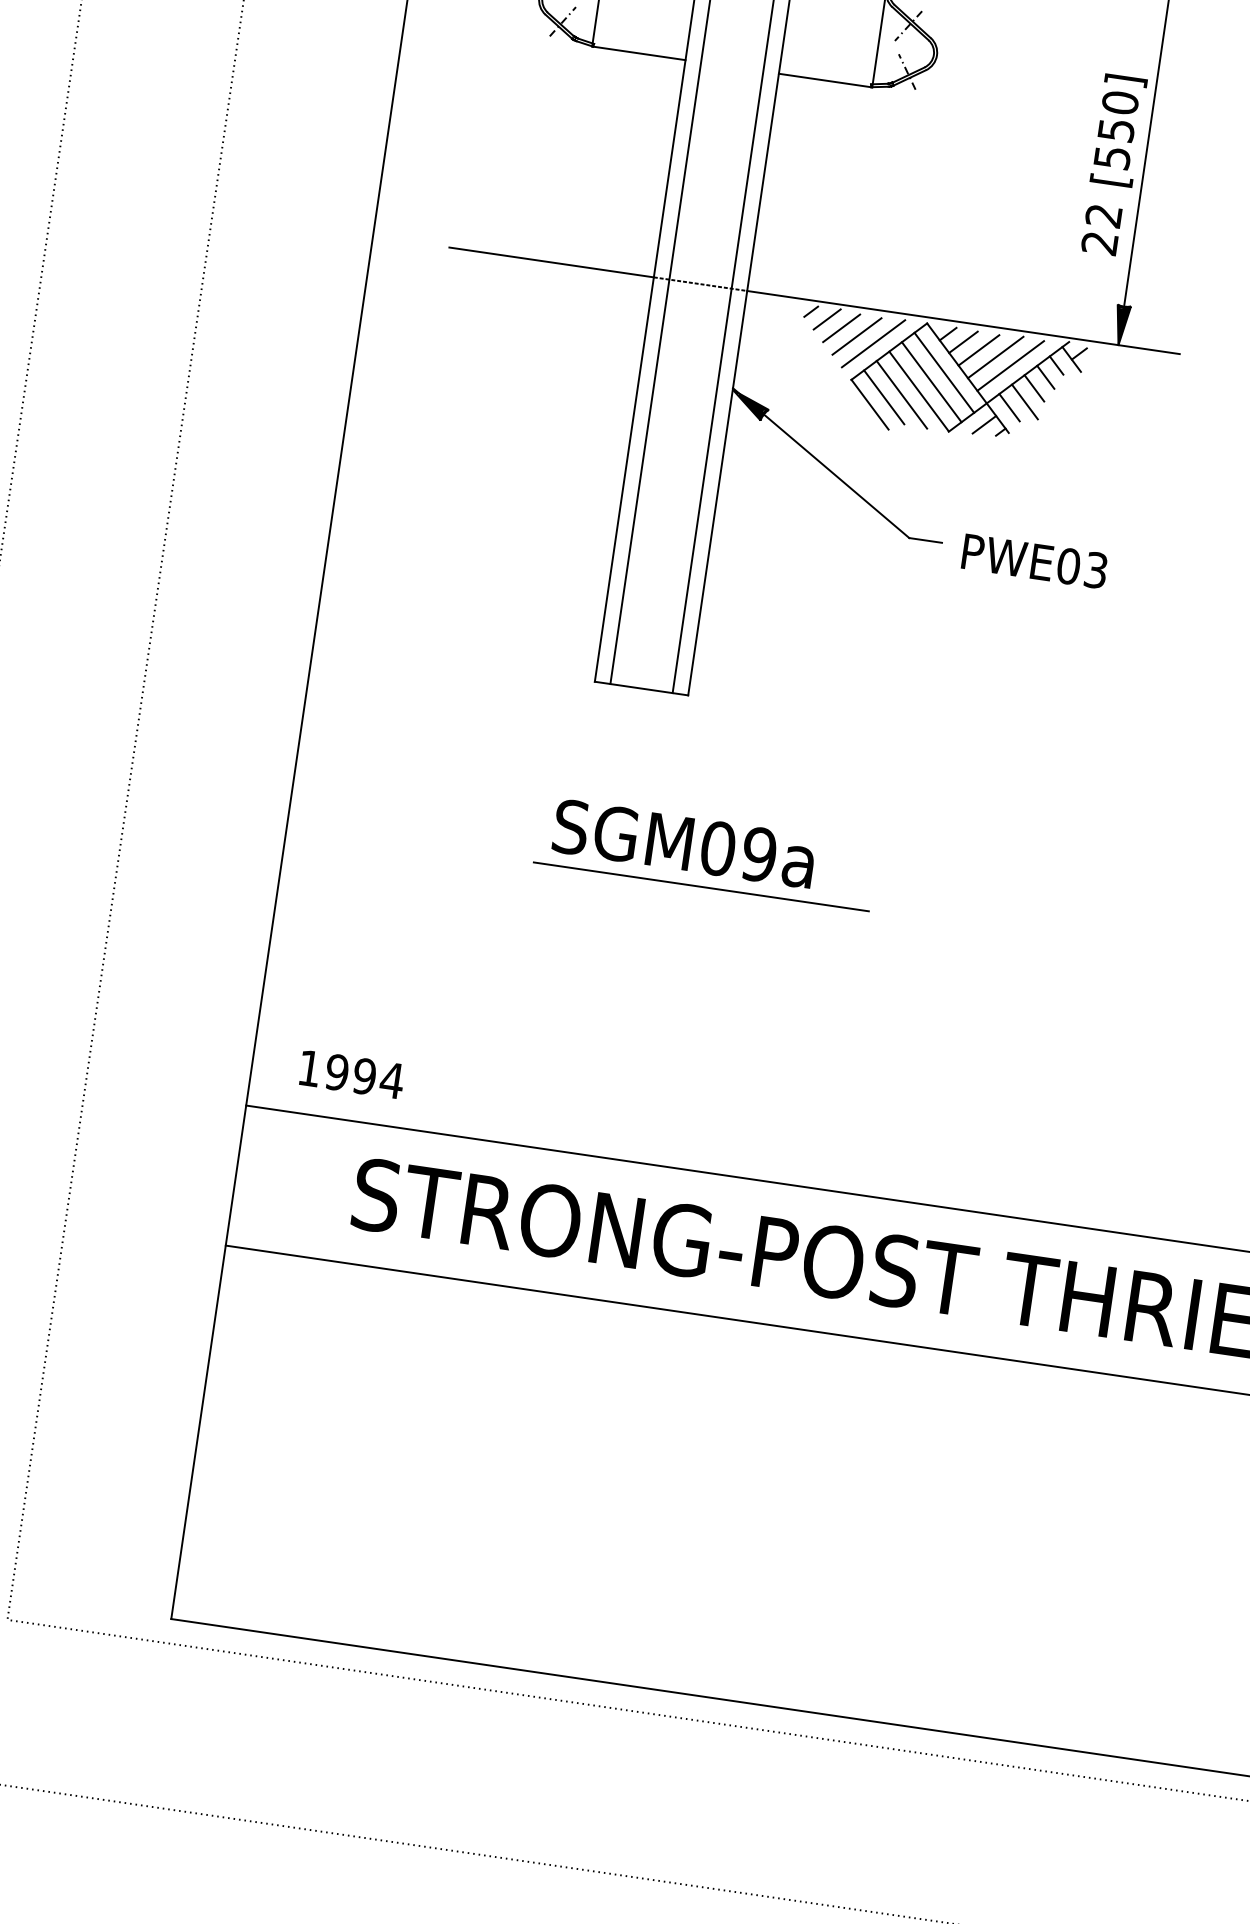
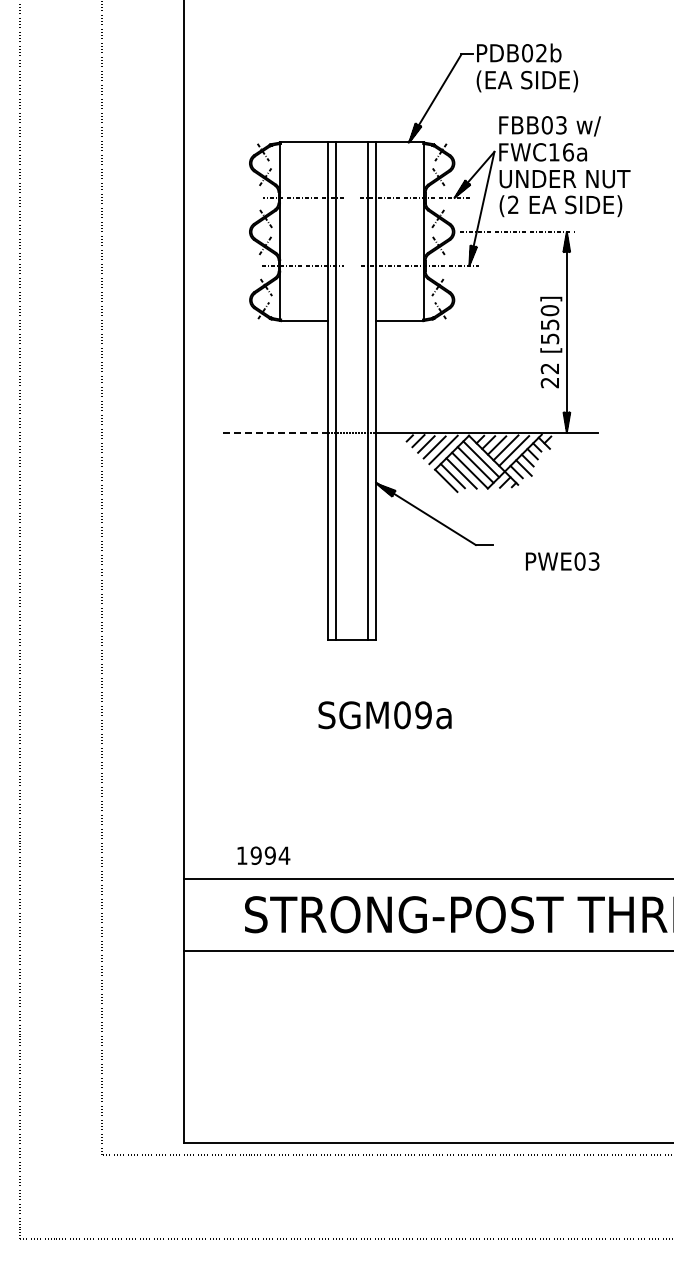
line: (551, 262) -> (275, 432), solid -> dashed
text: (1034, 561) -> (562, 561), moved
line: (700, 886) -> (396, 735), removed
text: (351, 1074) -> (263, 855), moved

